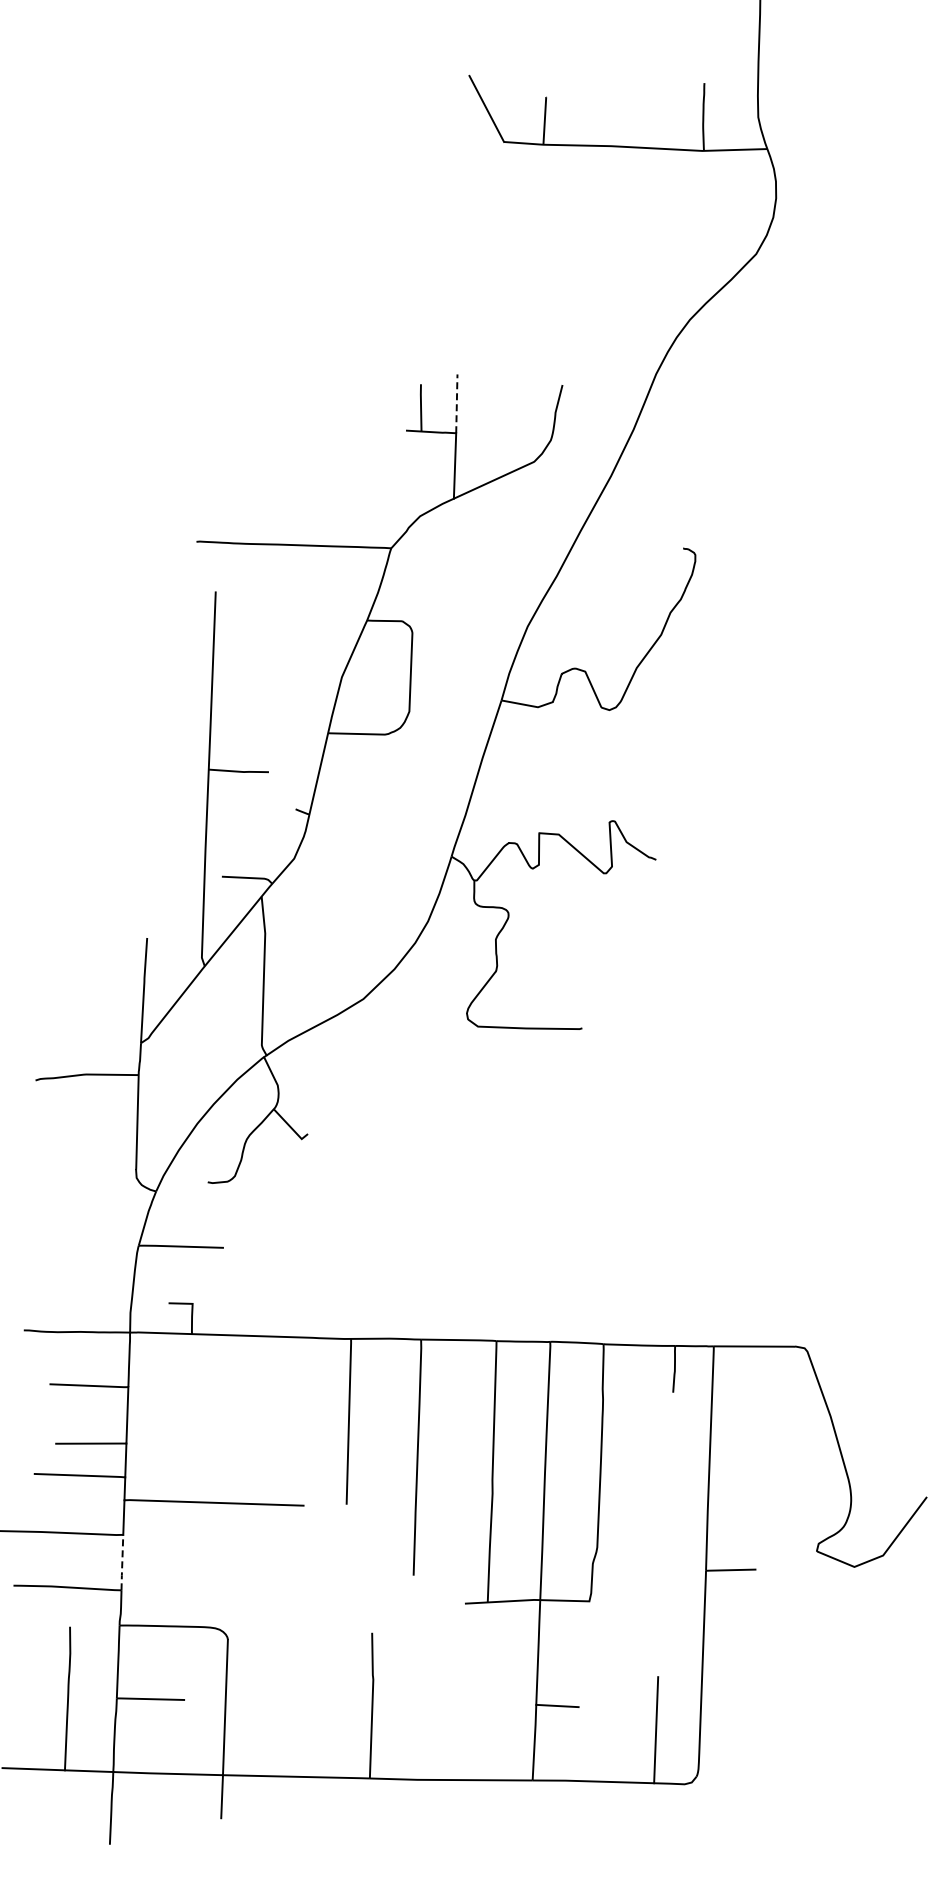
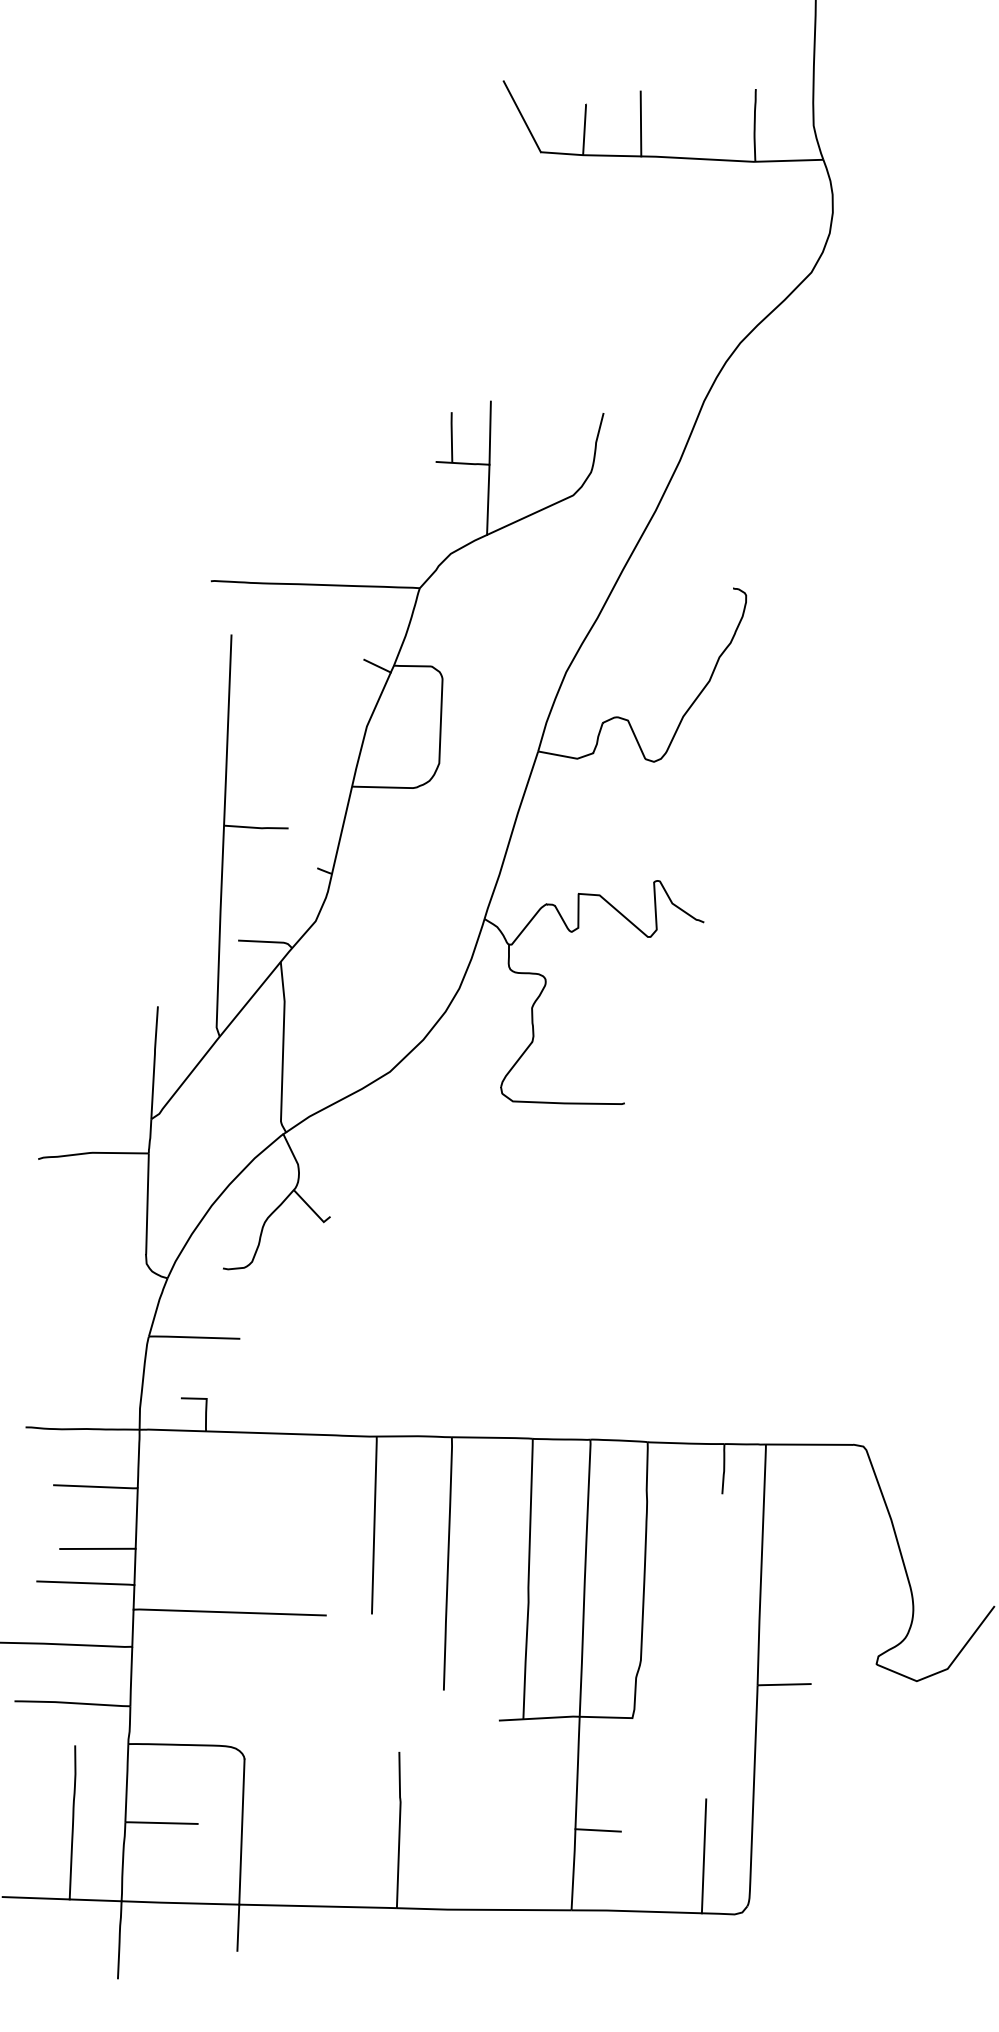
line: (597, 115) -> (641, 123), added
line: (456, 403) -> (489, 432), dashed -> solid
line: (351, 620) -> (377, 665), added
line: (122, 1563) -> (131, 1677), dashed -> solid

